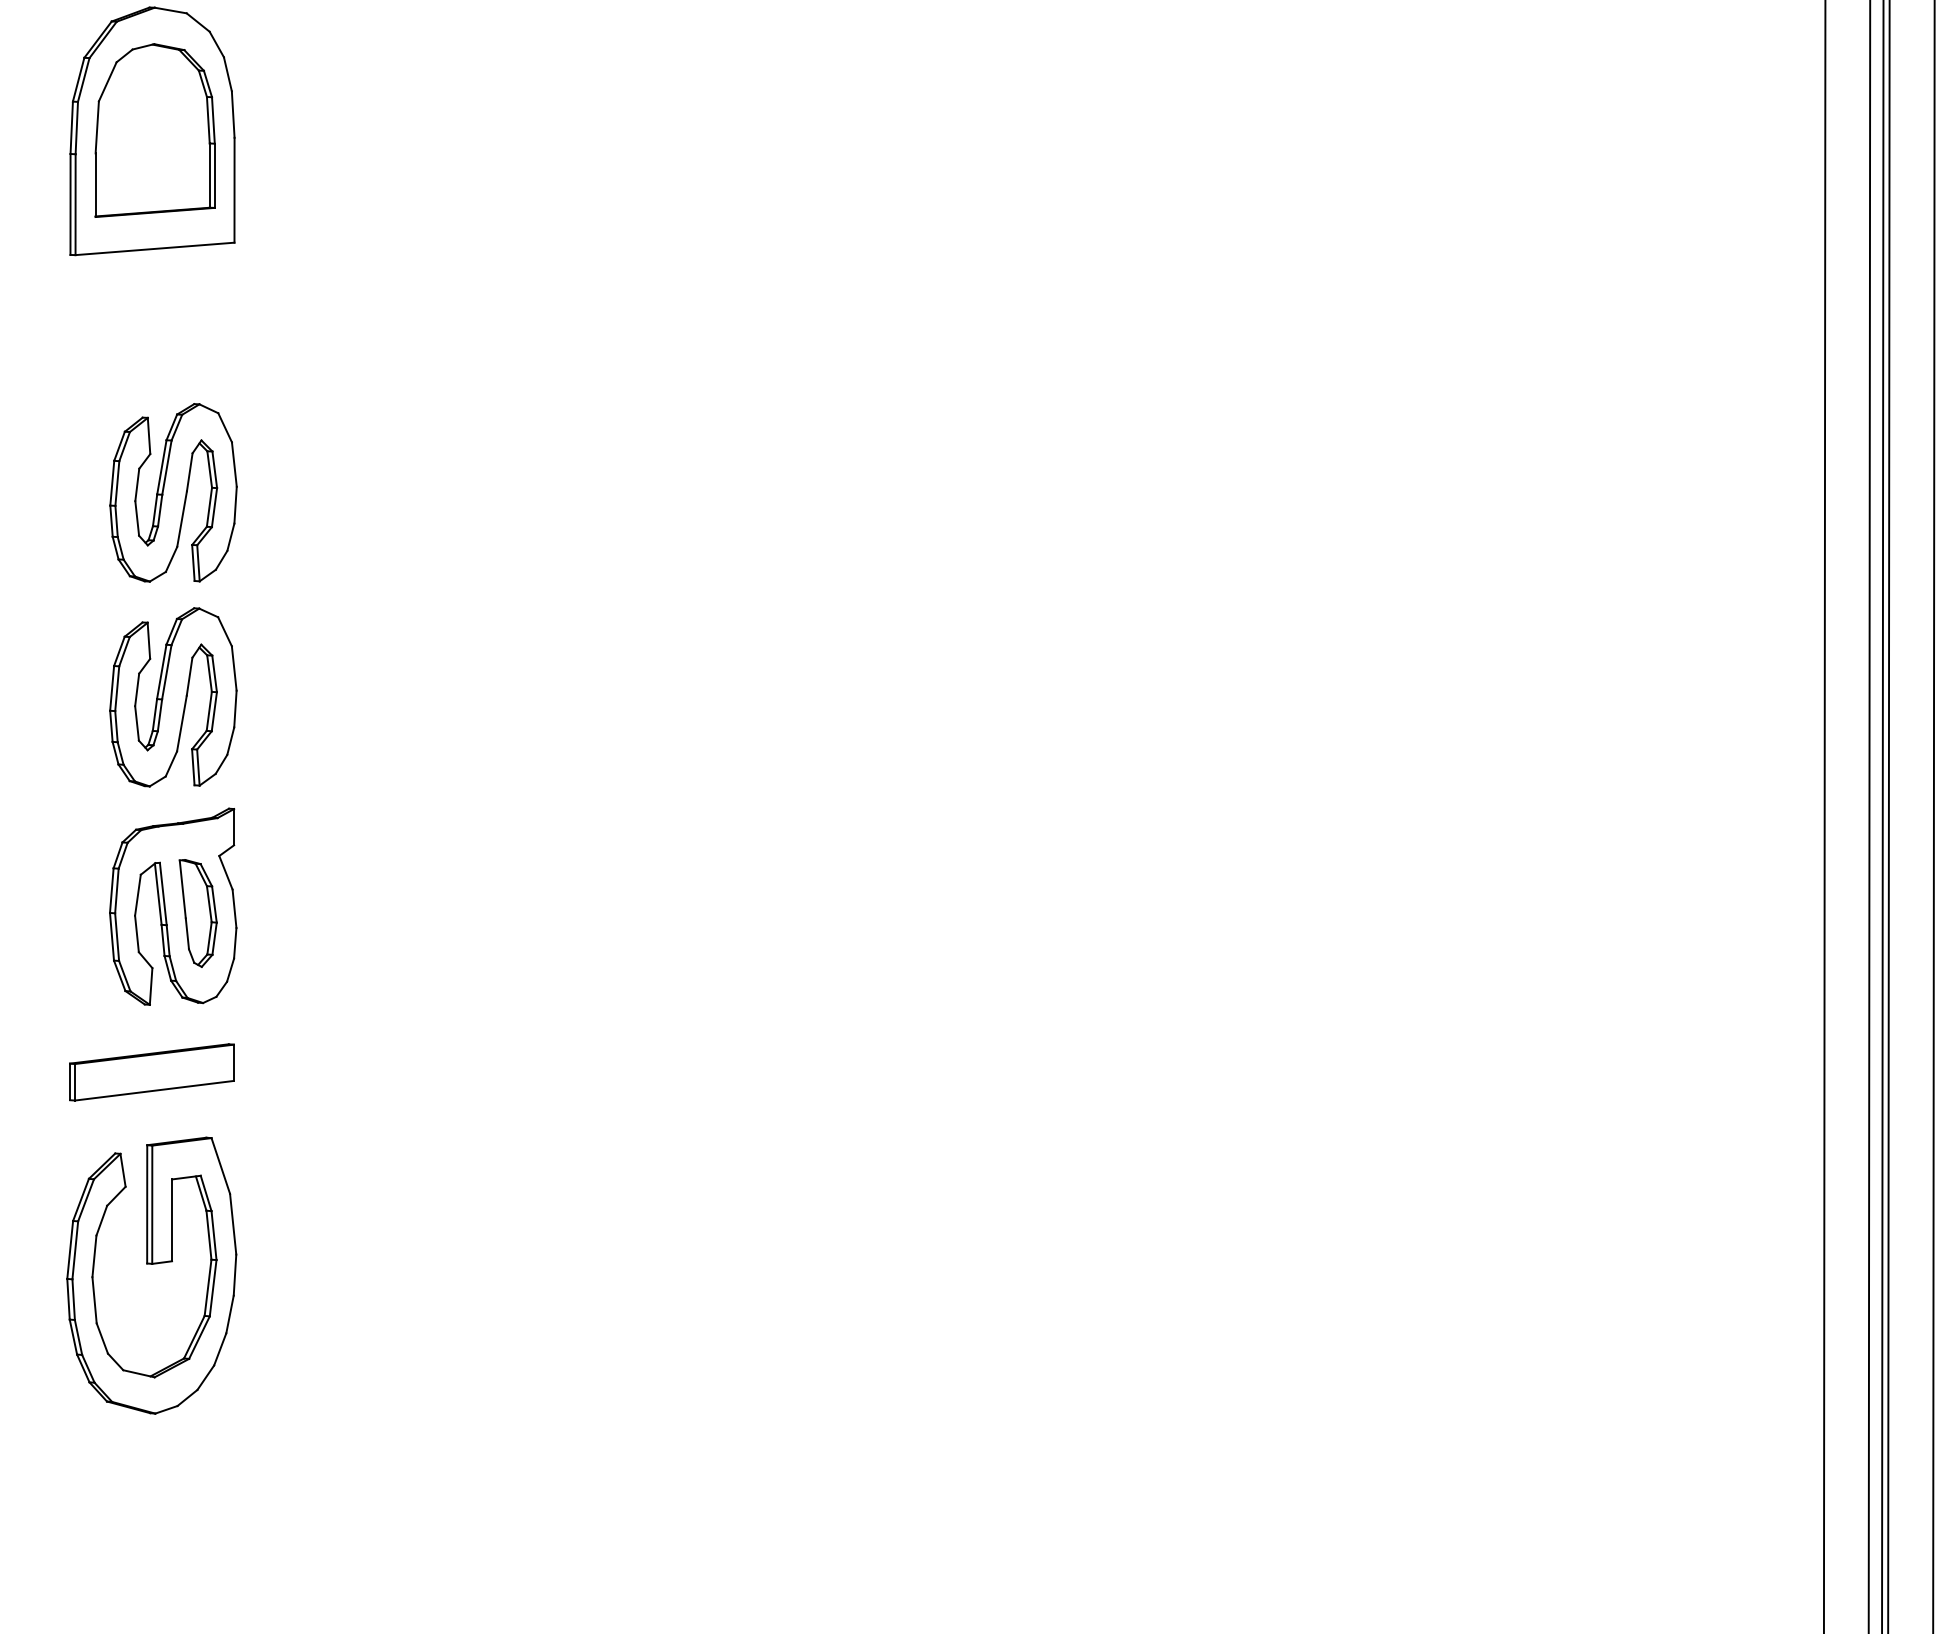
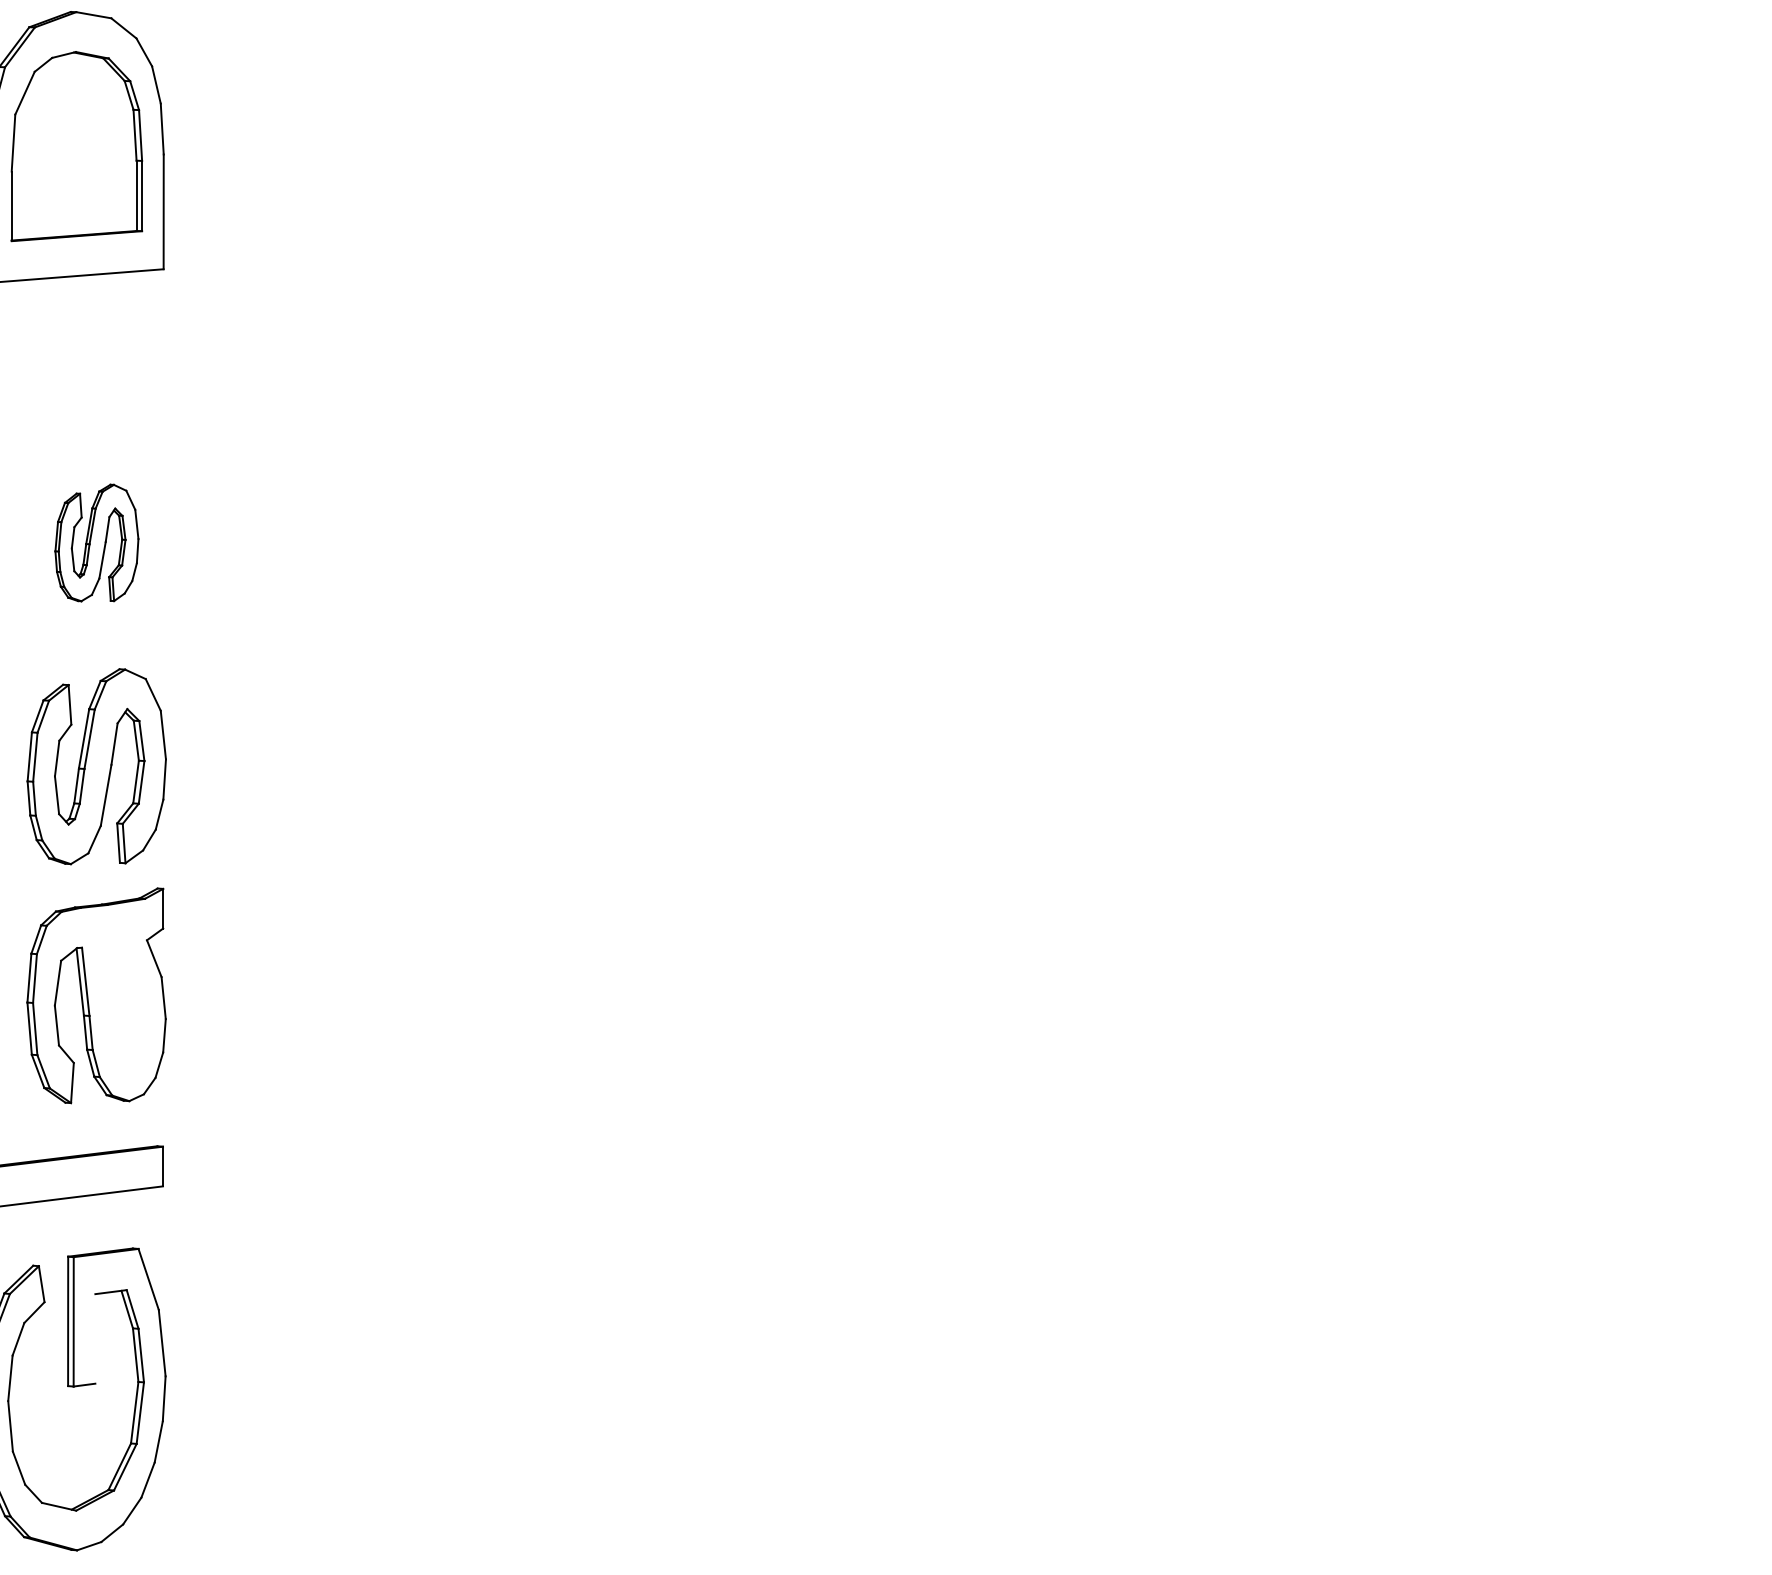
part: (173, 492) -> (96, 542), size x0.6
part: (197, 913) -> (123, 1003), removed
line: (172, 1220) -> (95, 1339), removed

